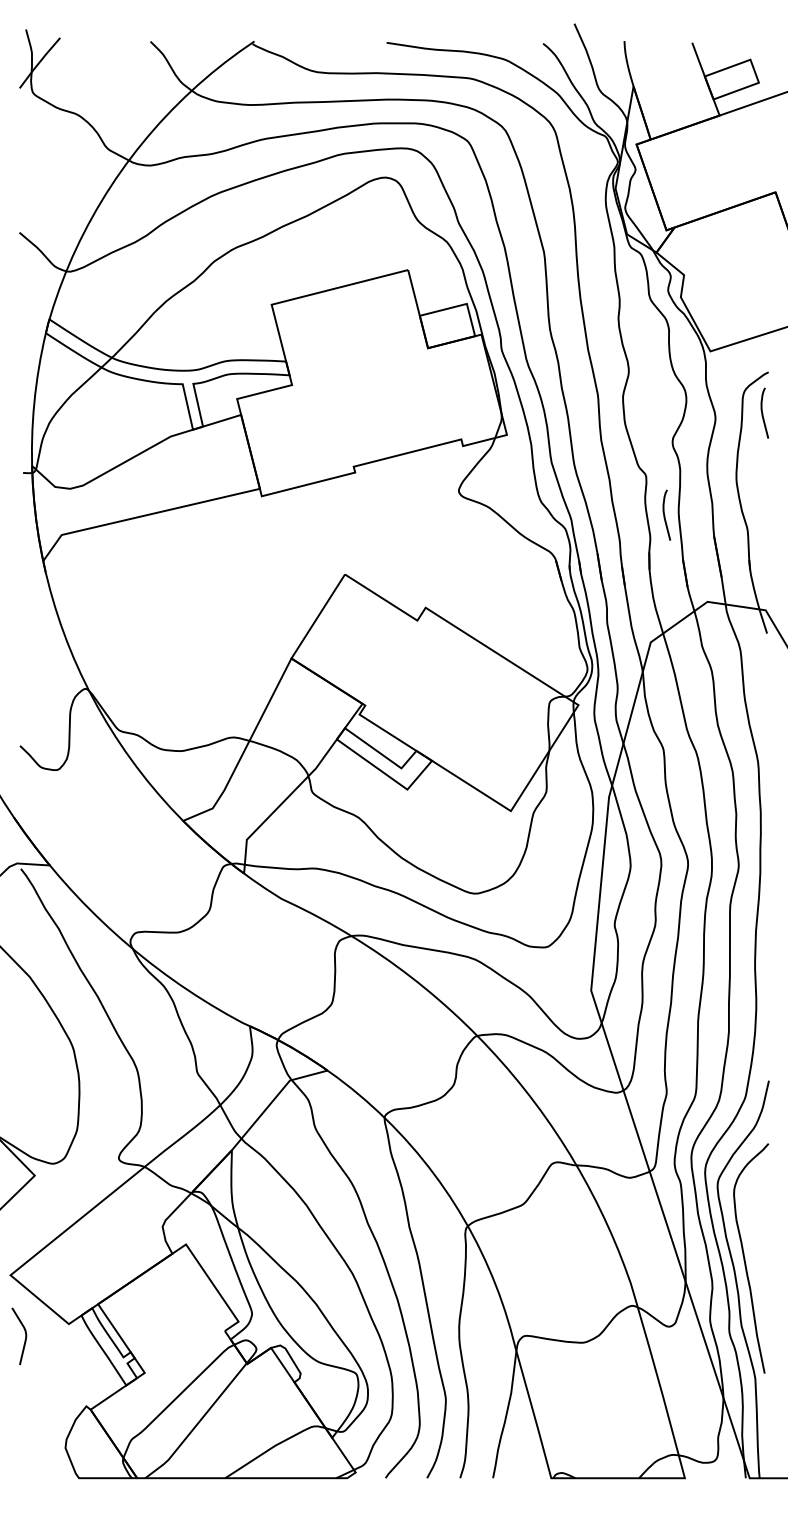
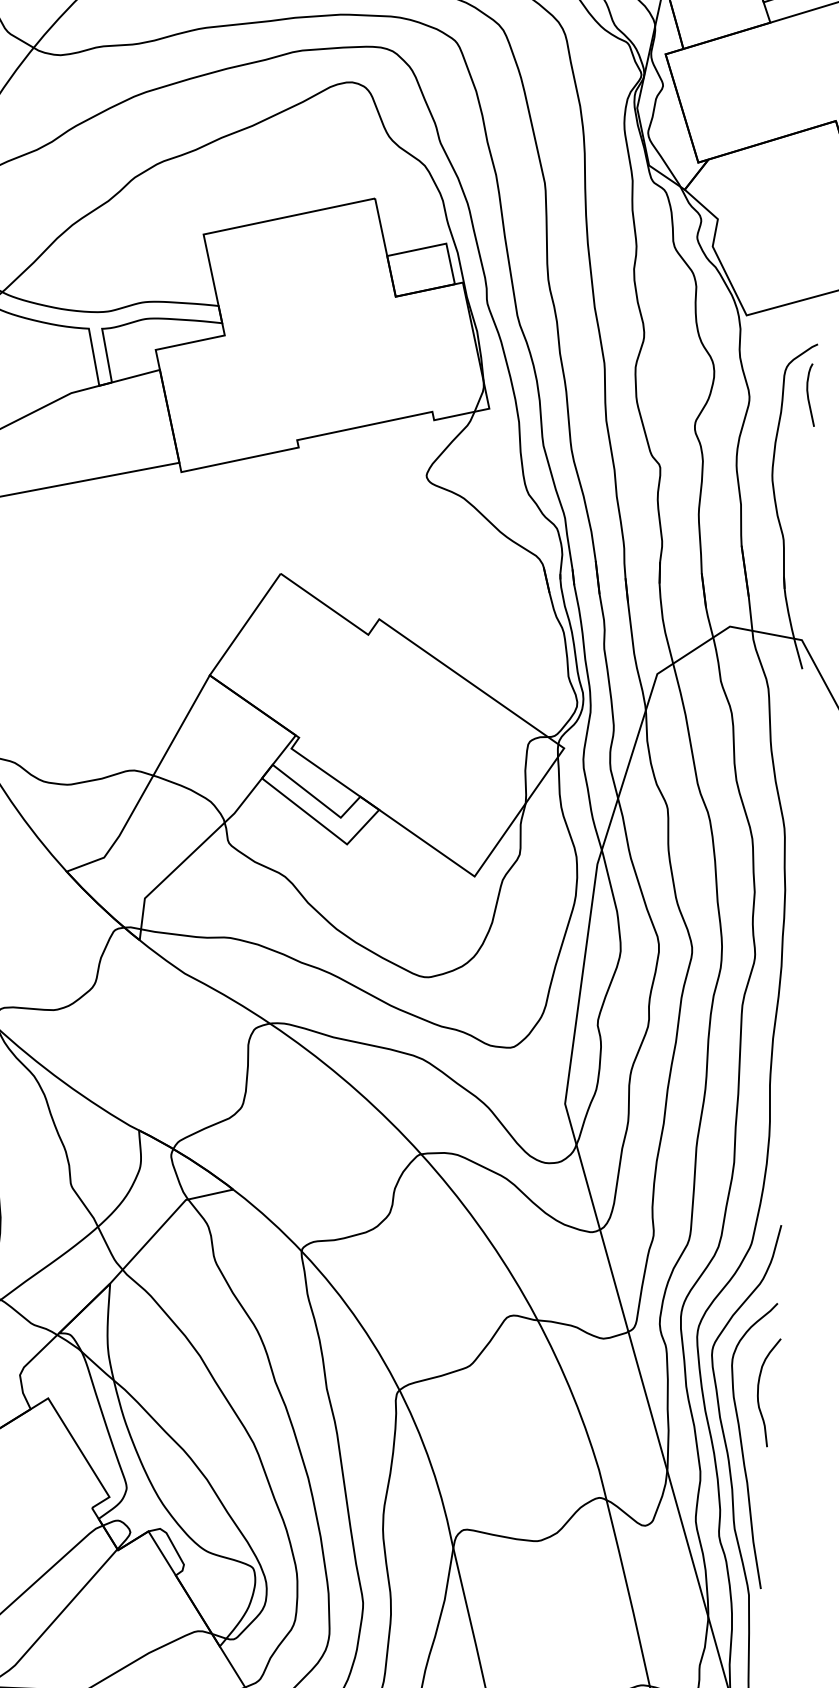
curve: (665, 515) -> (682, 517), removed
curve: (756, 1215) -> (758, 1392), added

